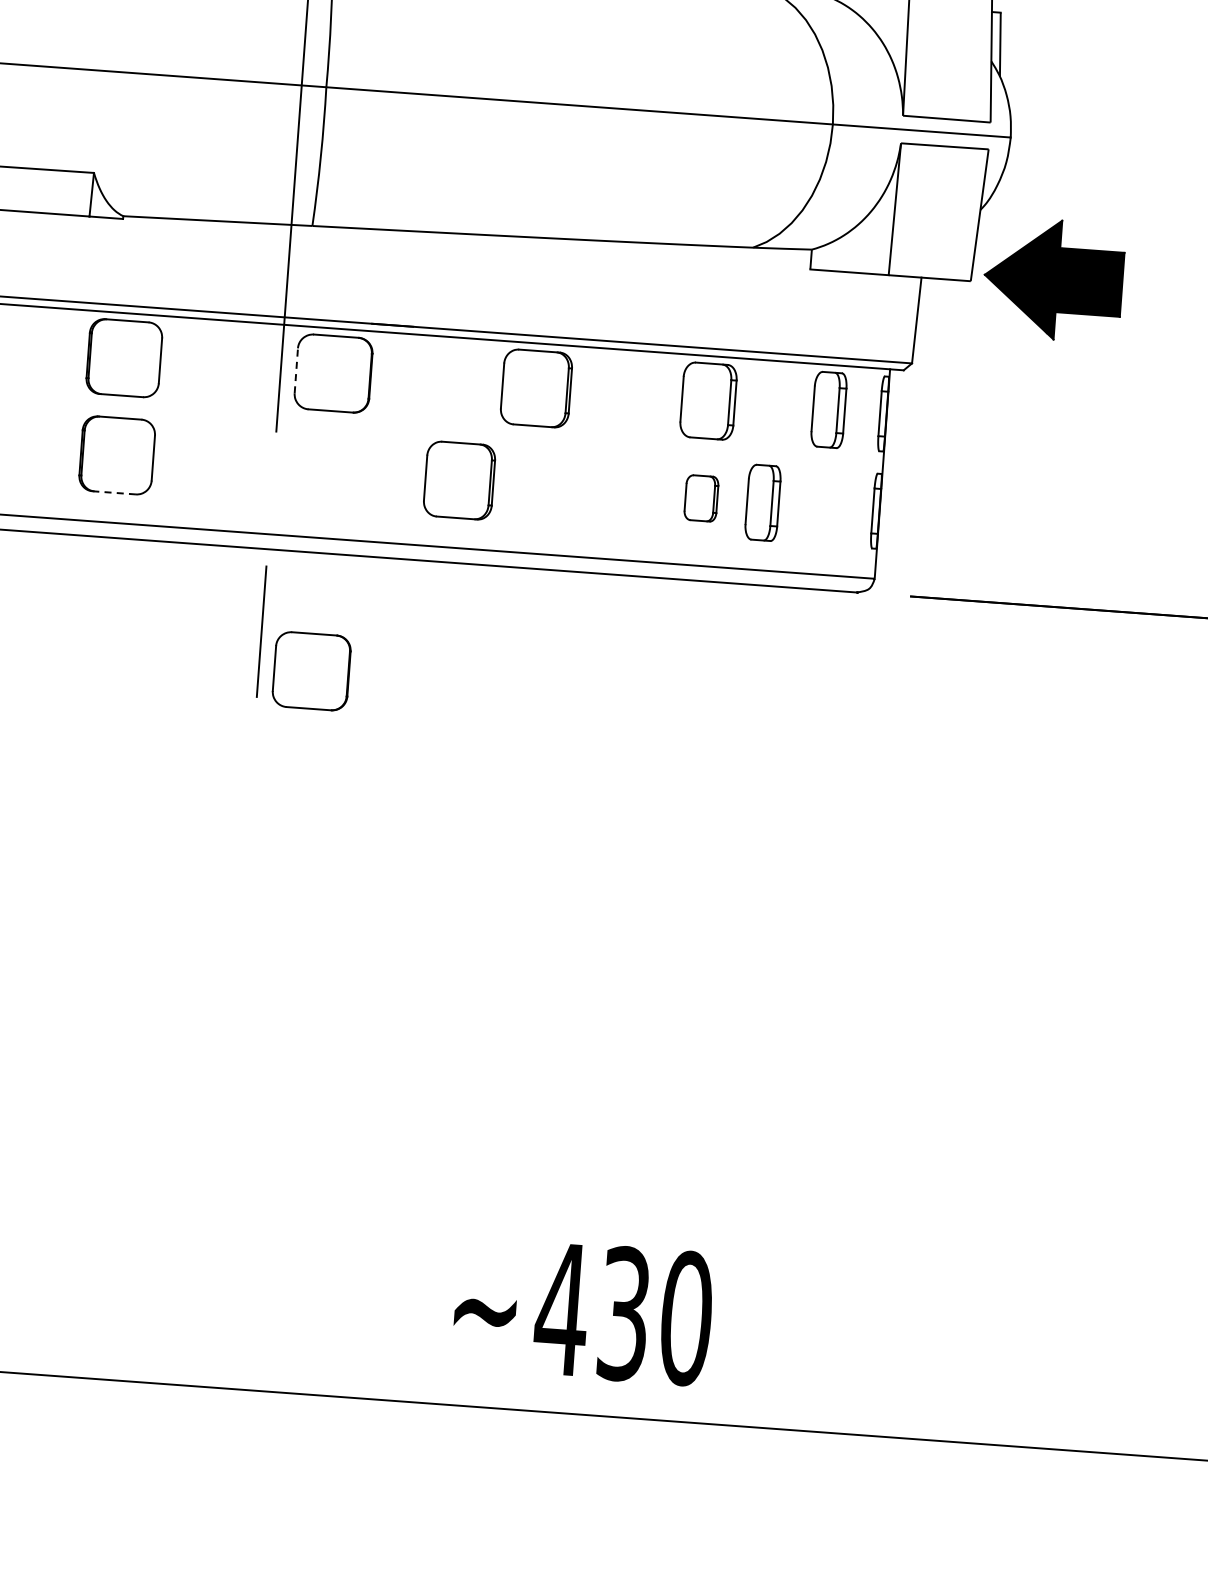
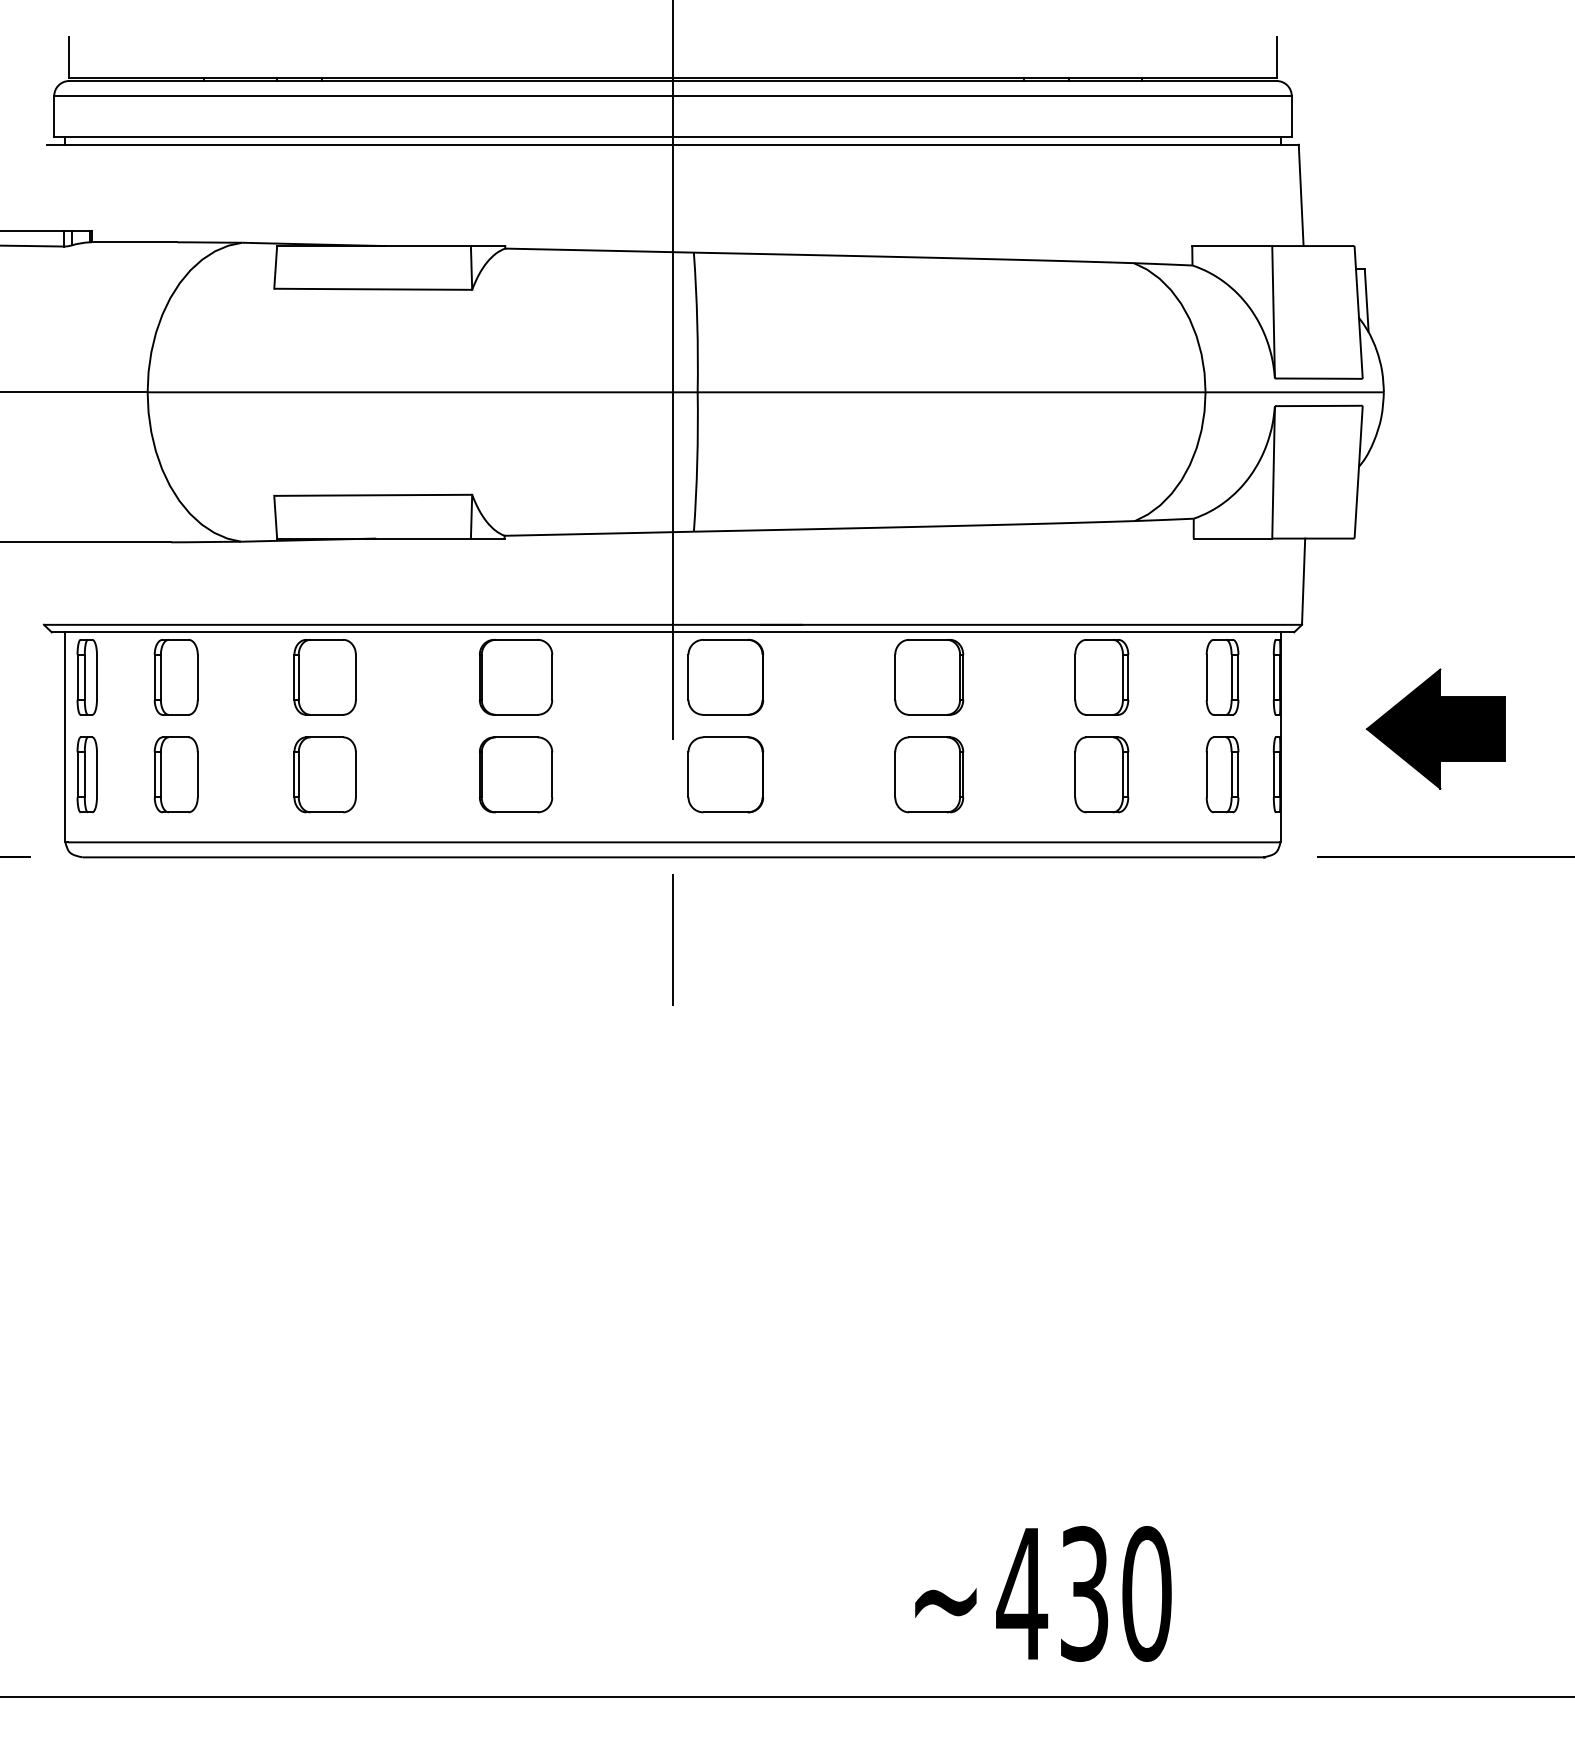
part: (1053, 279) -> (1435, 728), moved
line: (296, 371) -> (688, 677), dashed -> solid
part: (459, 480) -> (929, 774), moved
line: (113, 492) -> (515, 812), dashed -> solid
part: (701, 497) -> (1101, 774), size x1.67
part: (762, 502) -> (1222, 774), moved
part: (311, 670) -> (725, 774), moved

